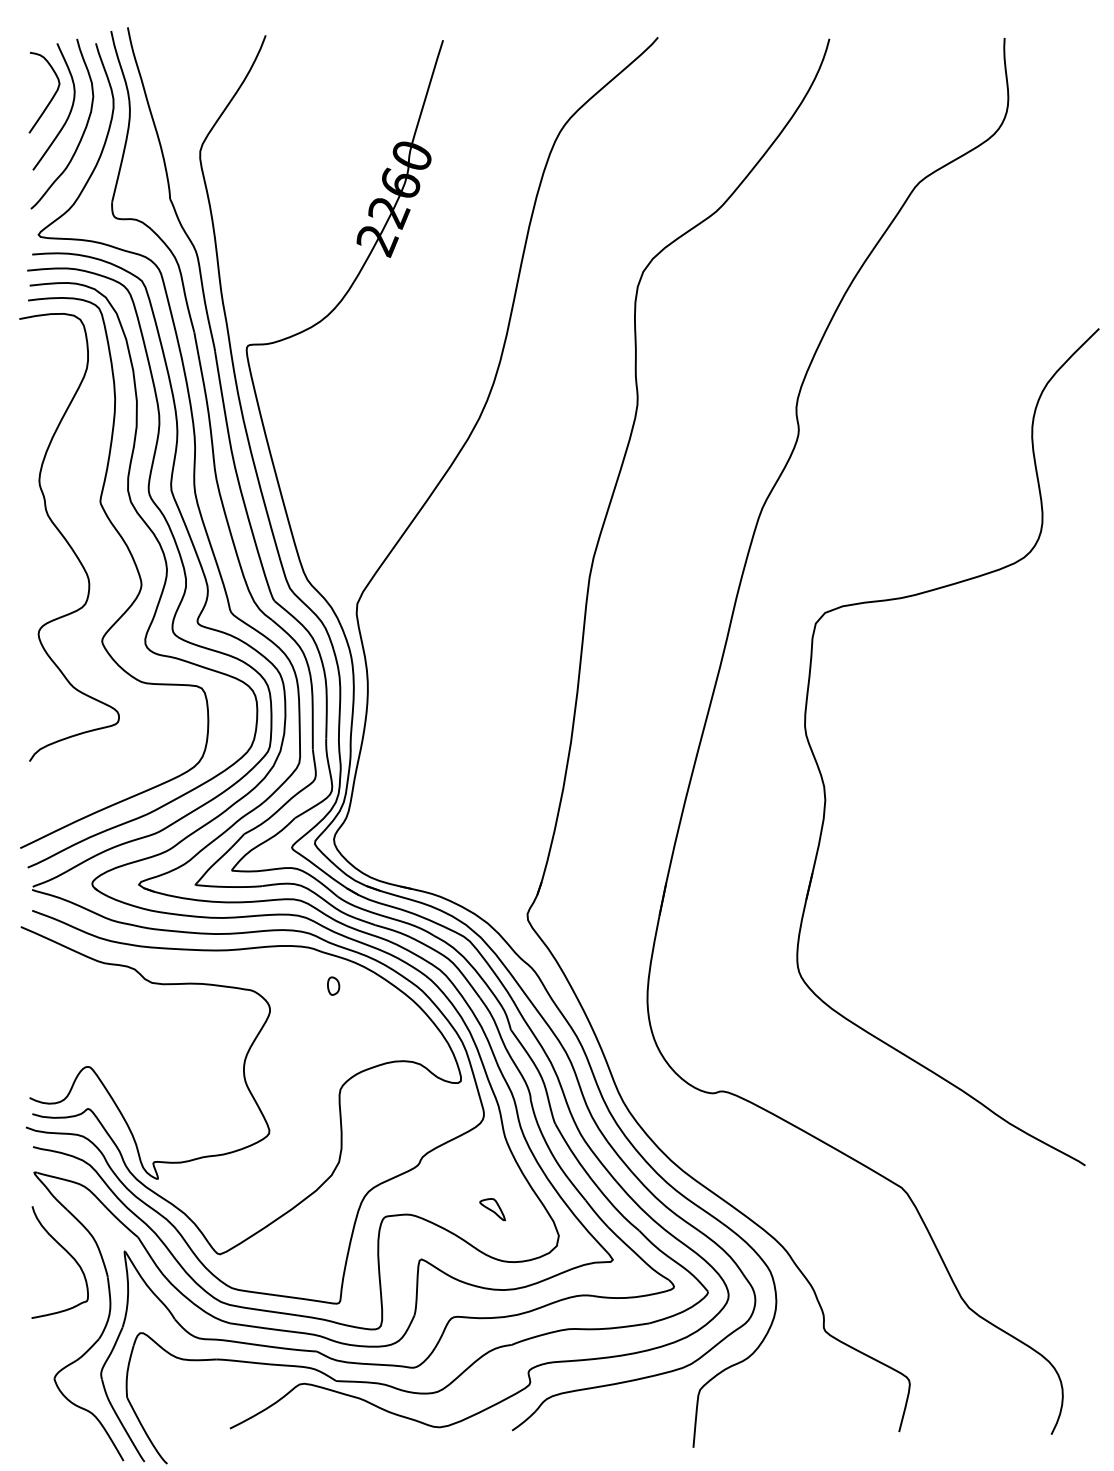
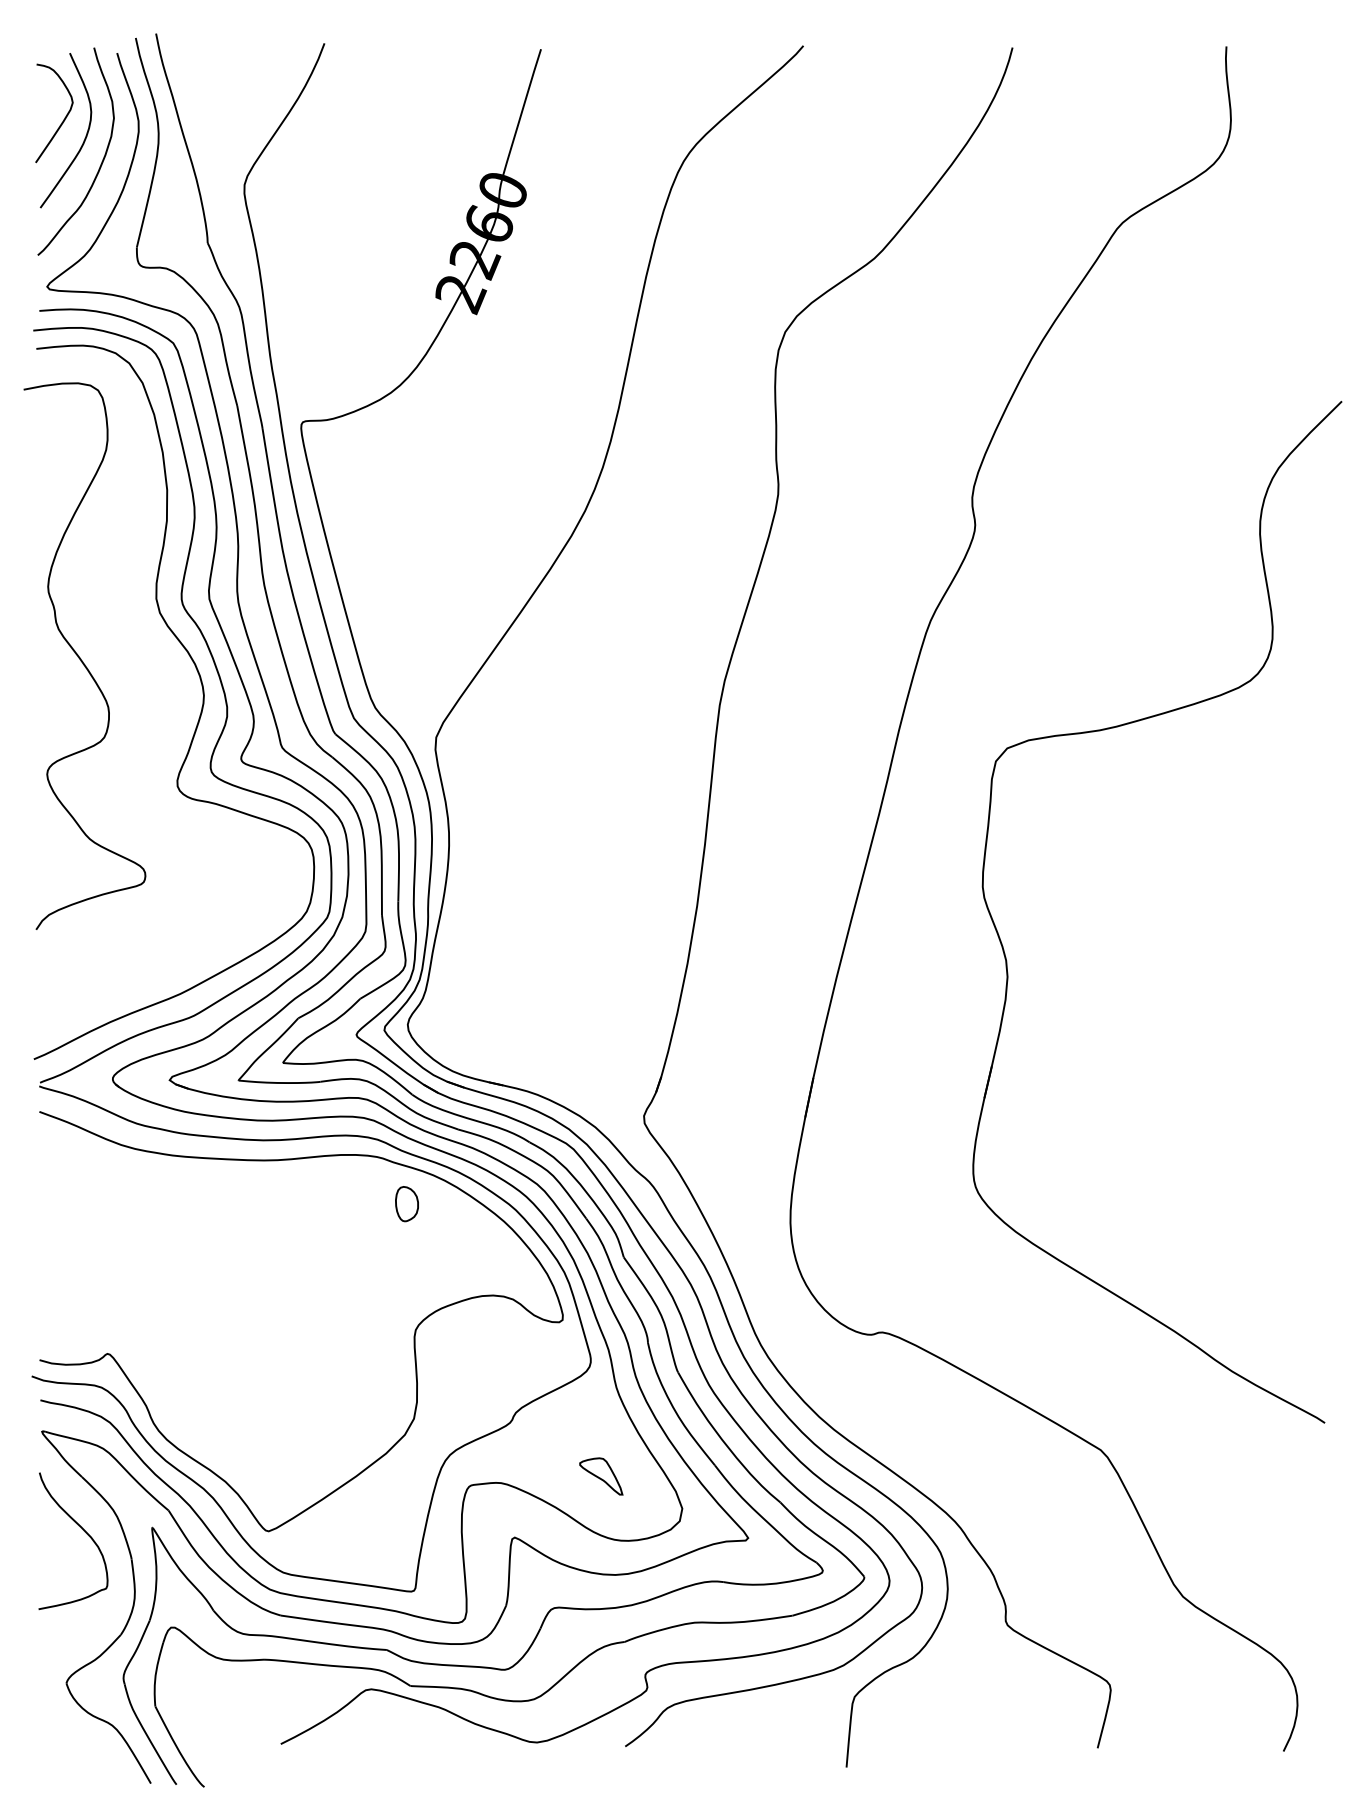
curve: (133, 562) -> (163, 686), removed
part: (333, 985) -> (407, 1203), size x1.6
curve: (102, 1081) -> (125, 1320), removed
part: (492, 1209) -> (601, 1476), size x1.4

